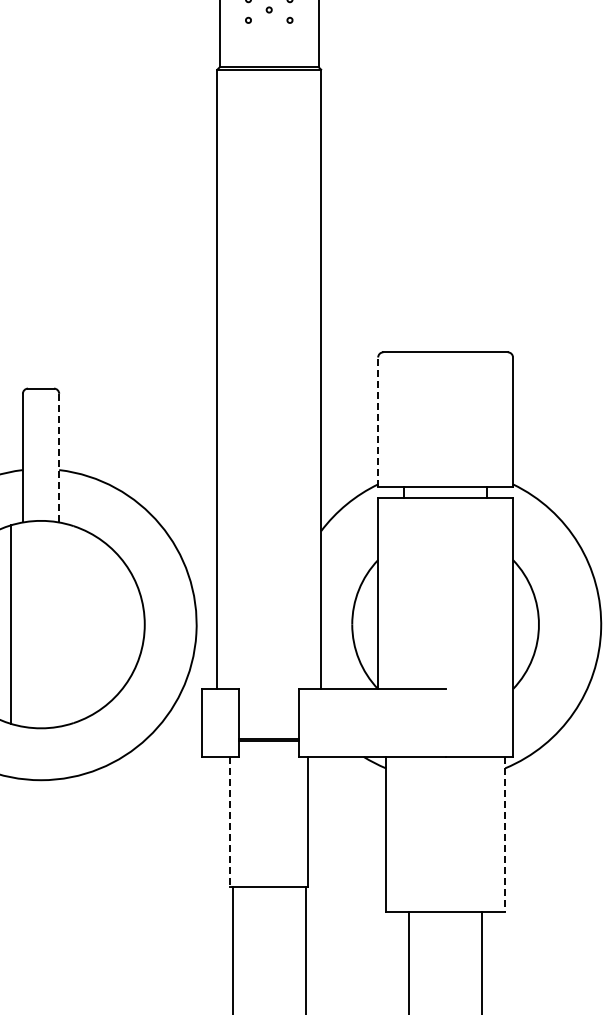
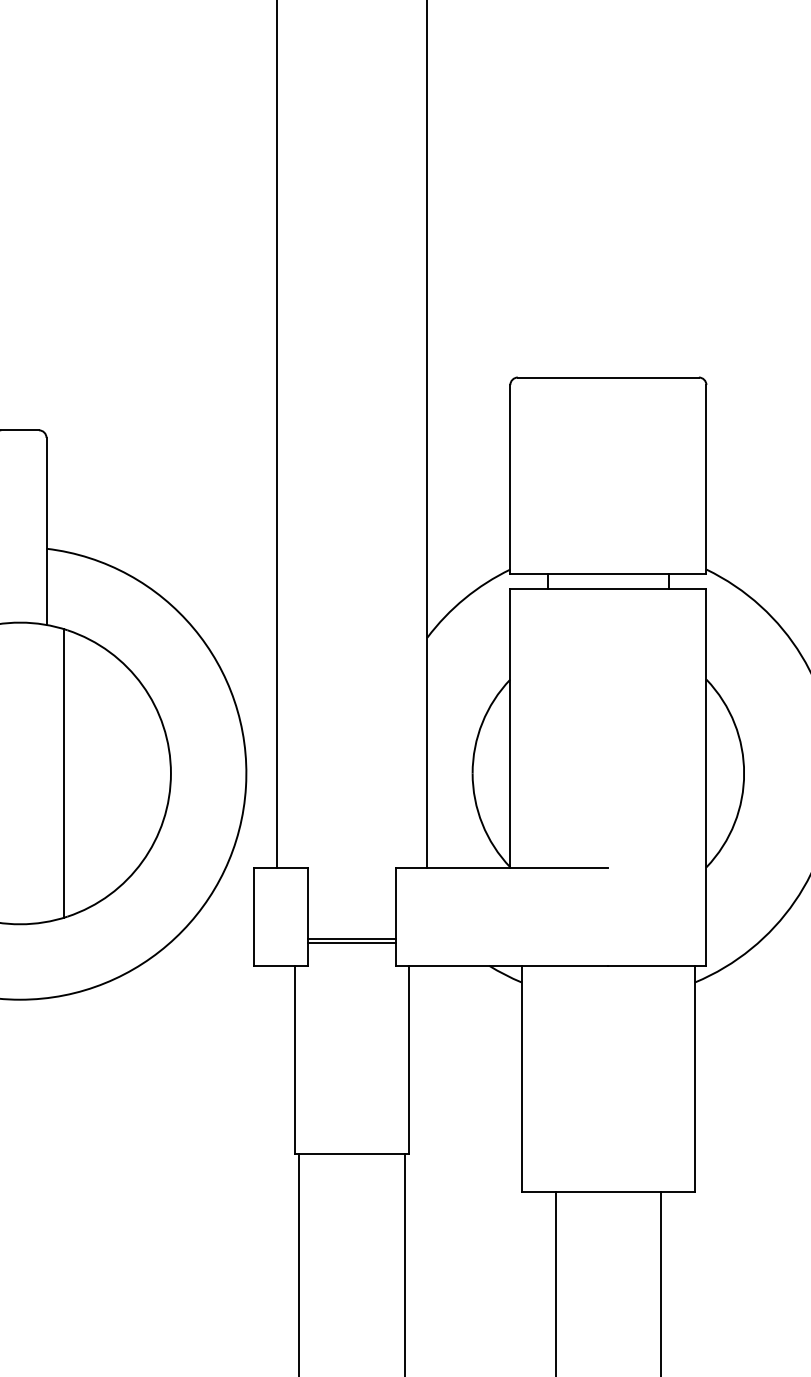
line: (378, 422) -> (510, 479), dashed -> solid
line: (59, 457) -> (46, 530), dashed -> solid
line: (71, 624) -> (64, 773), added
line: (230, 821) -> (295, 1059), dashed -> solid
line: (505, 834) -> (695, 1078), dashed -> solid

